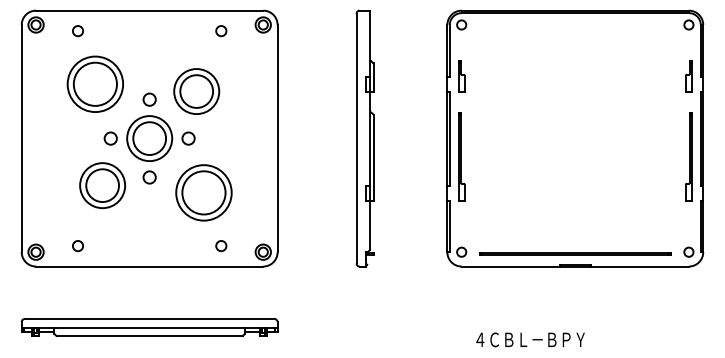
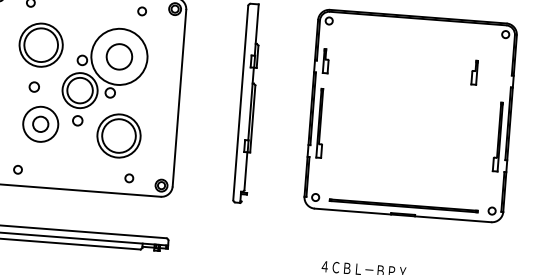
part: (688, 76) -> (474, 72), moved
circle: (196, 91) -> (119, 56), size x1.6
circle: (110, 138) -> (34, 87), moved
circle: (102, 185) -> (40, 124), size x0.6

